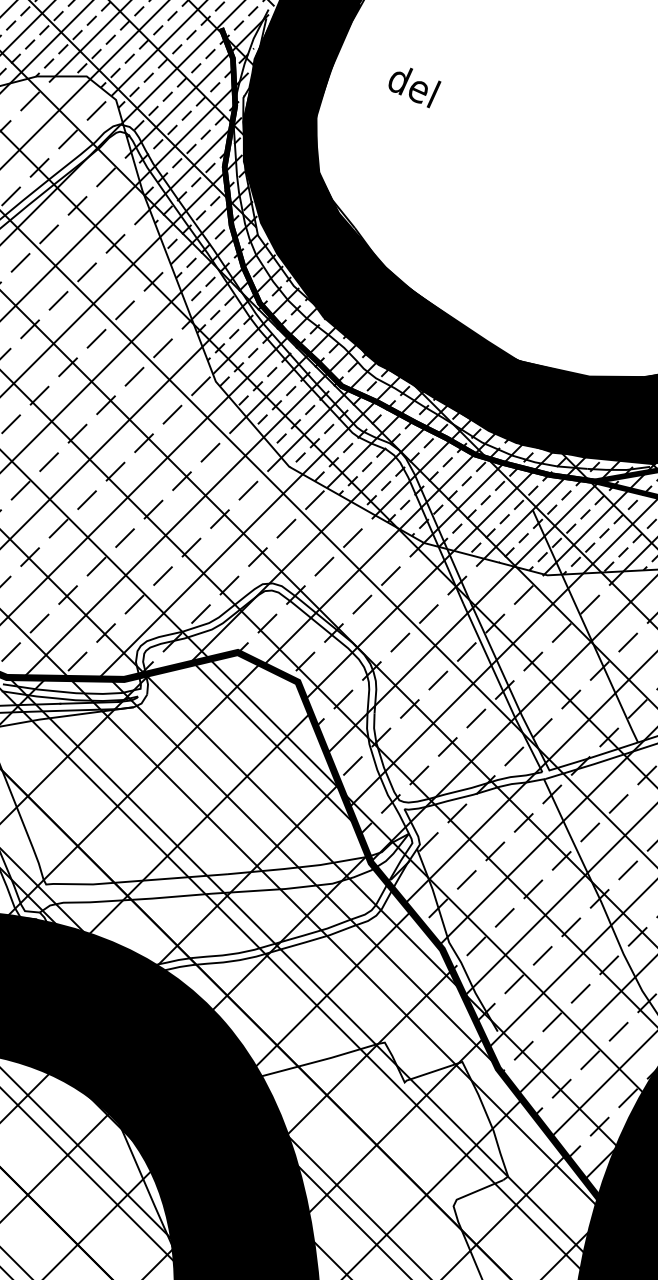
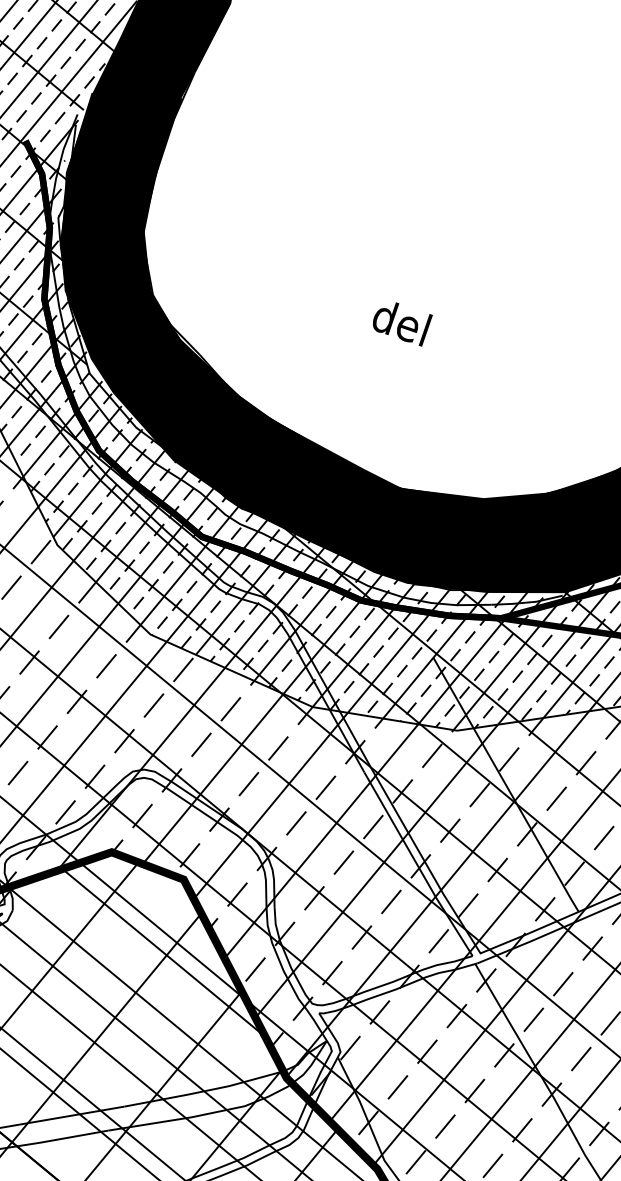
text: (414, 87) -> (402, 324), moved

